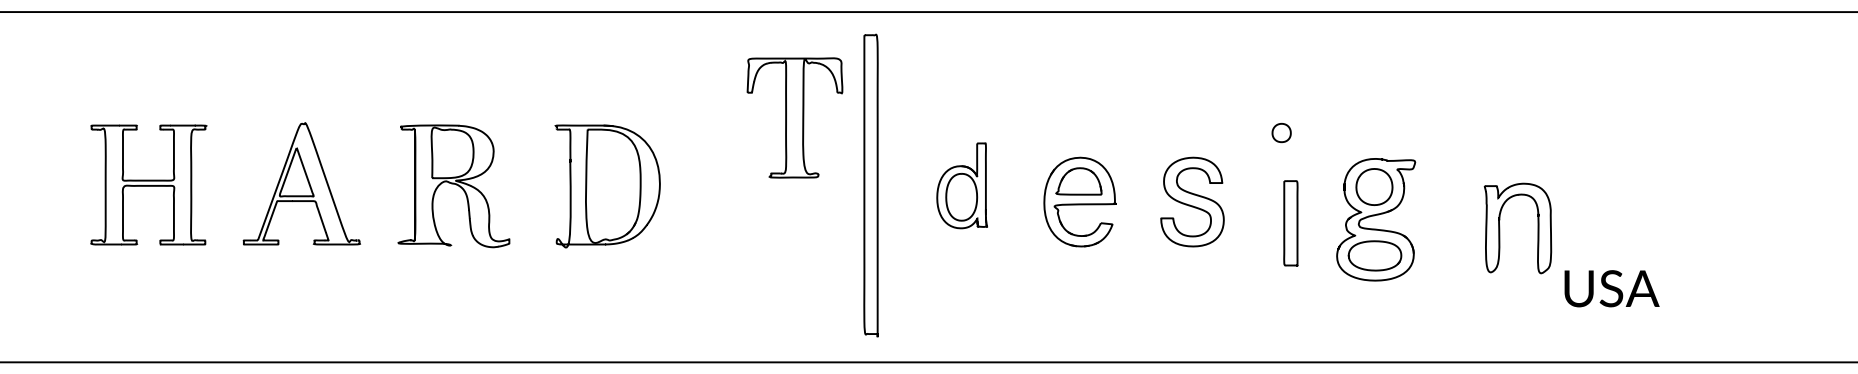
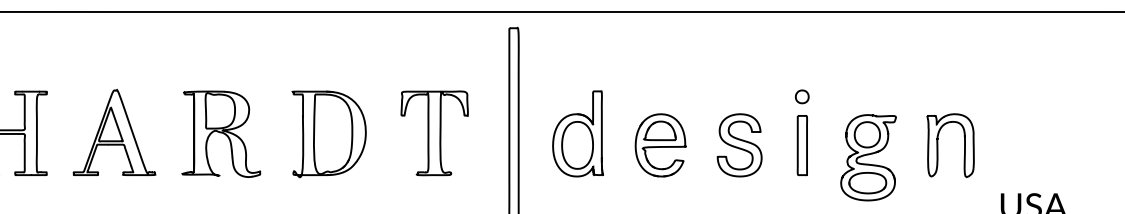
part: (794, 117) -> (434, 133), moved
part: (961, 185) -> (577, 133), size x1.43
part: (1290, 223) -> (802, 145), moved
part: (1500, 228) -> (938, 145), moved

